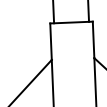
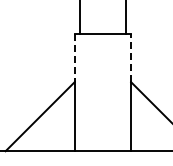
line: (93, 39) -> (131, 57), solid -> dashed
line: (50, 42) -> (74, 58), solid -> dashed

